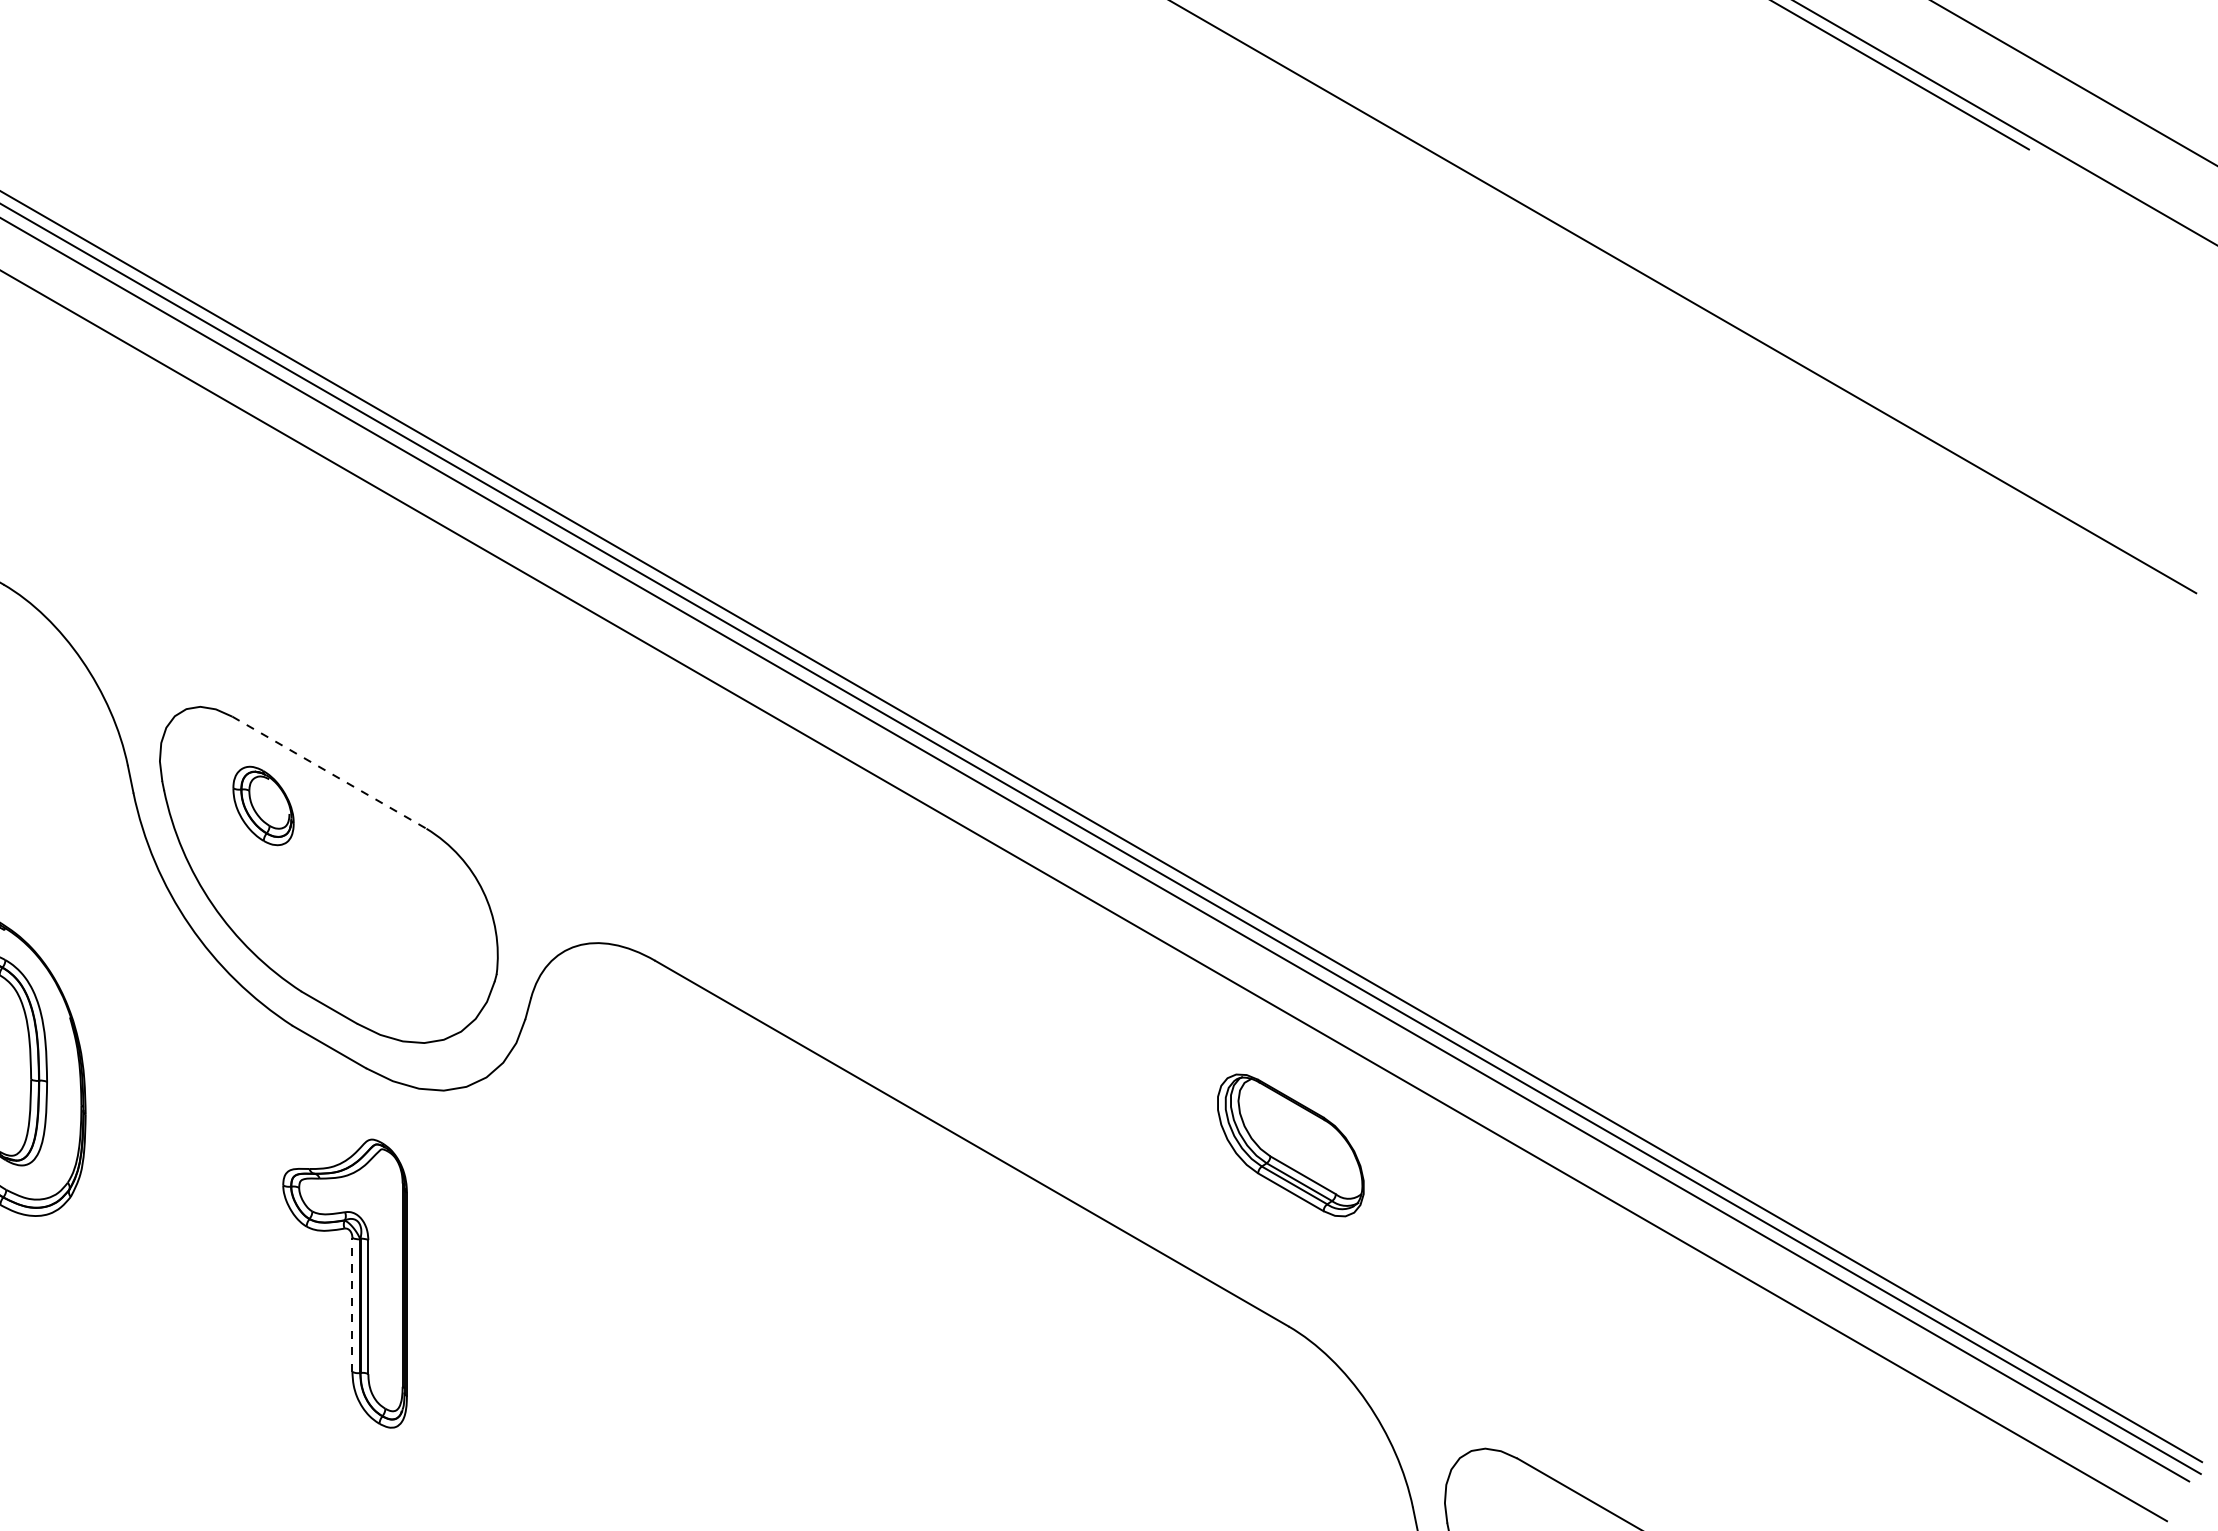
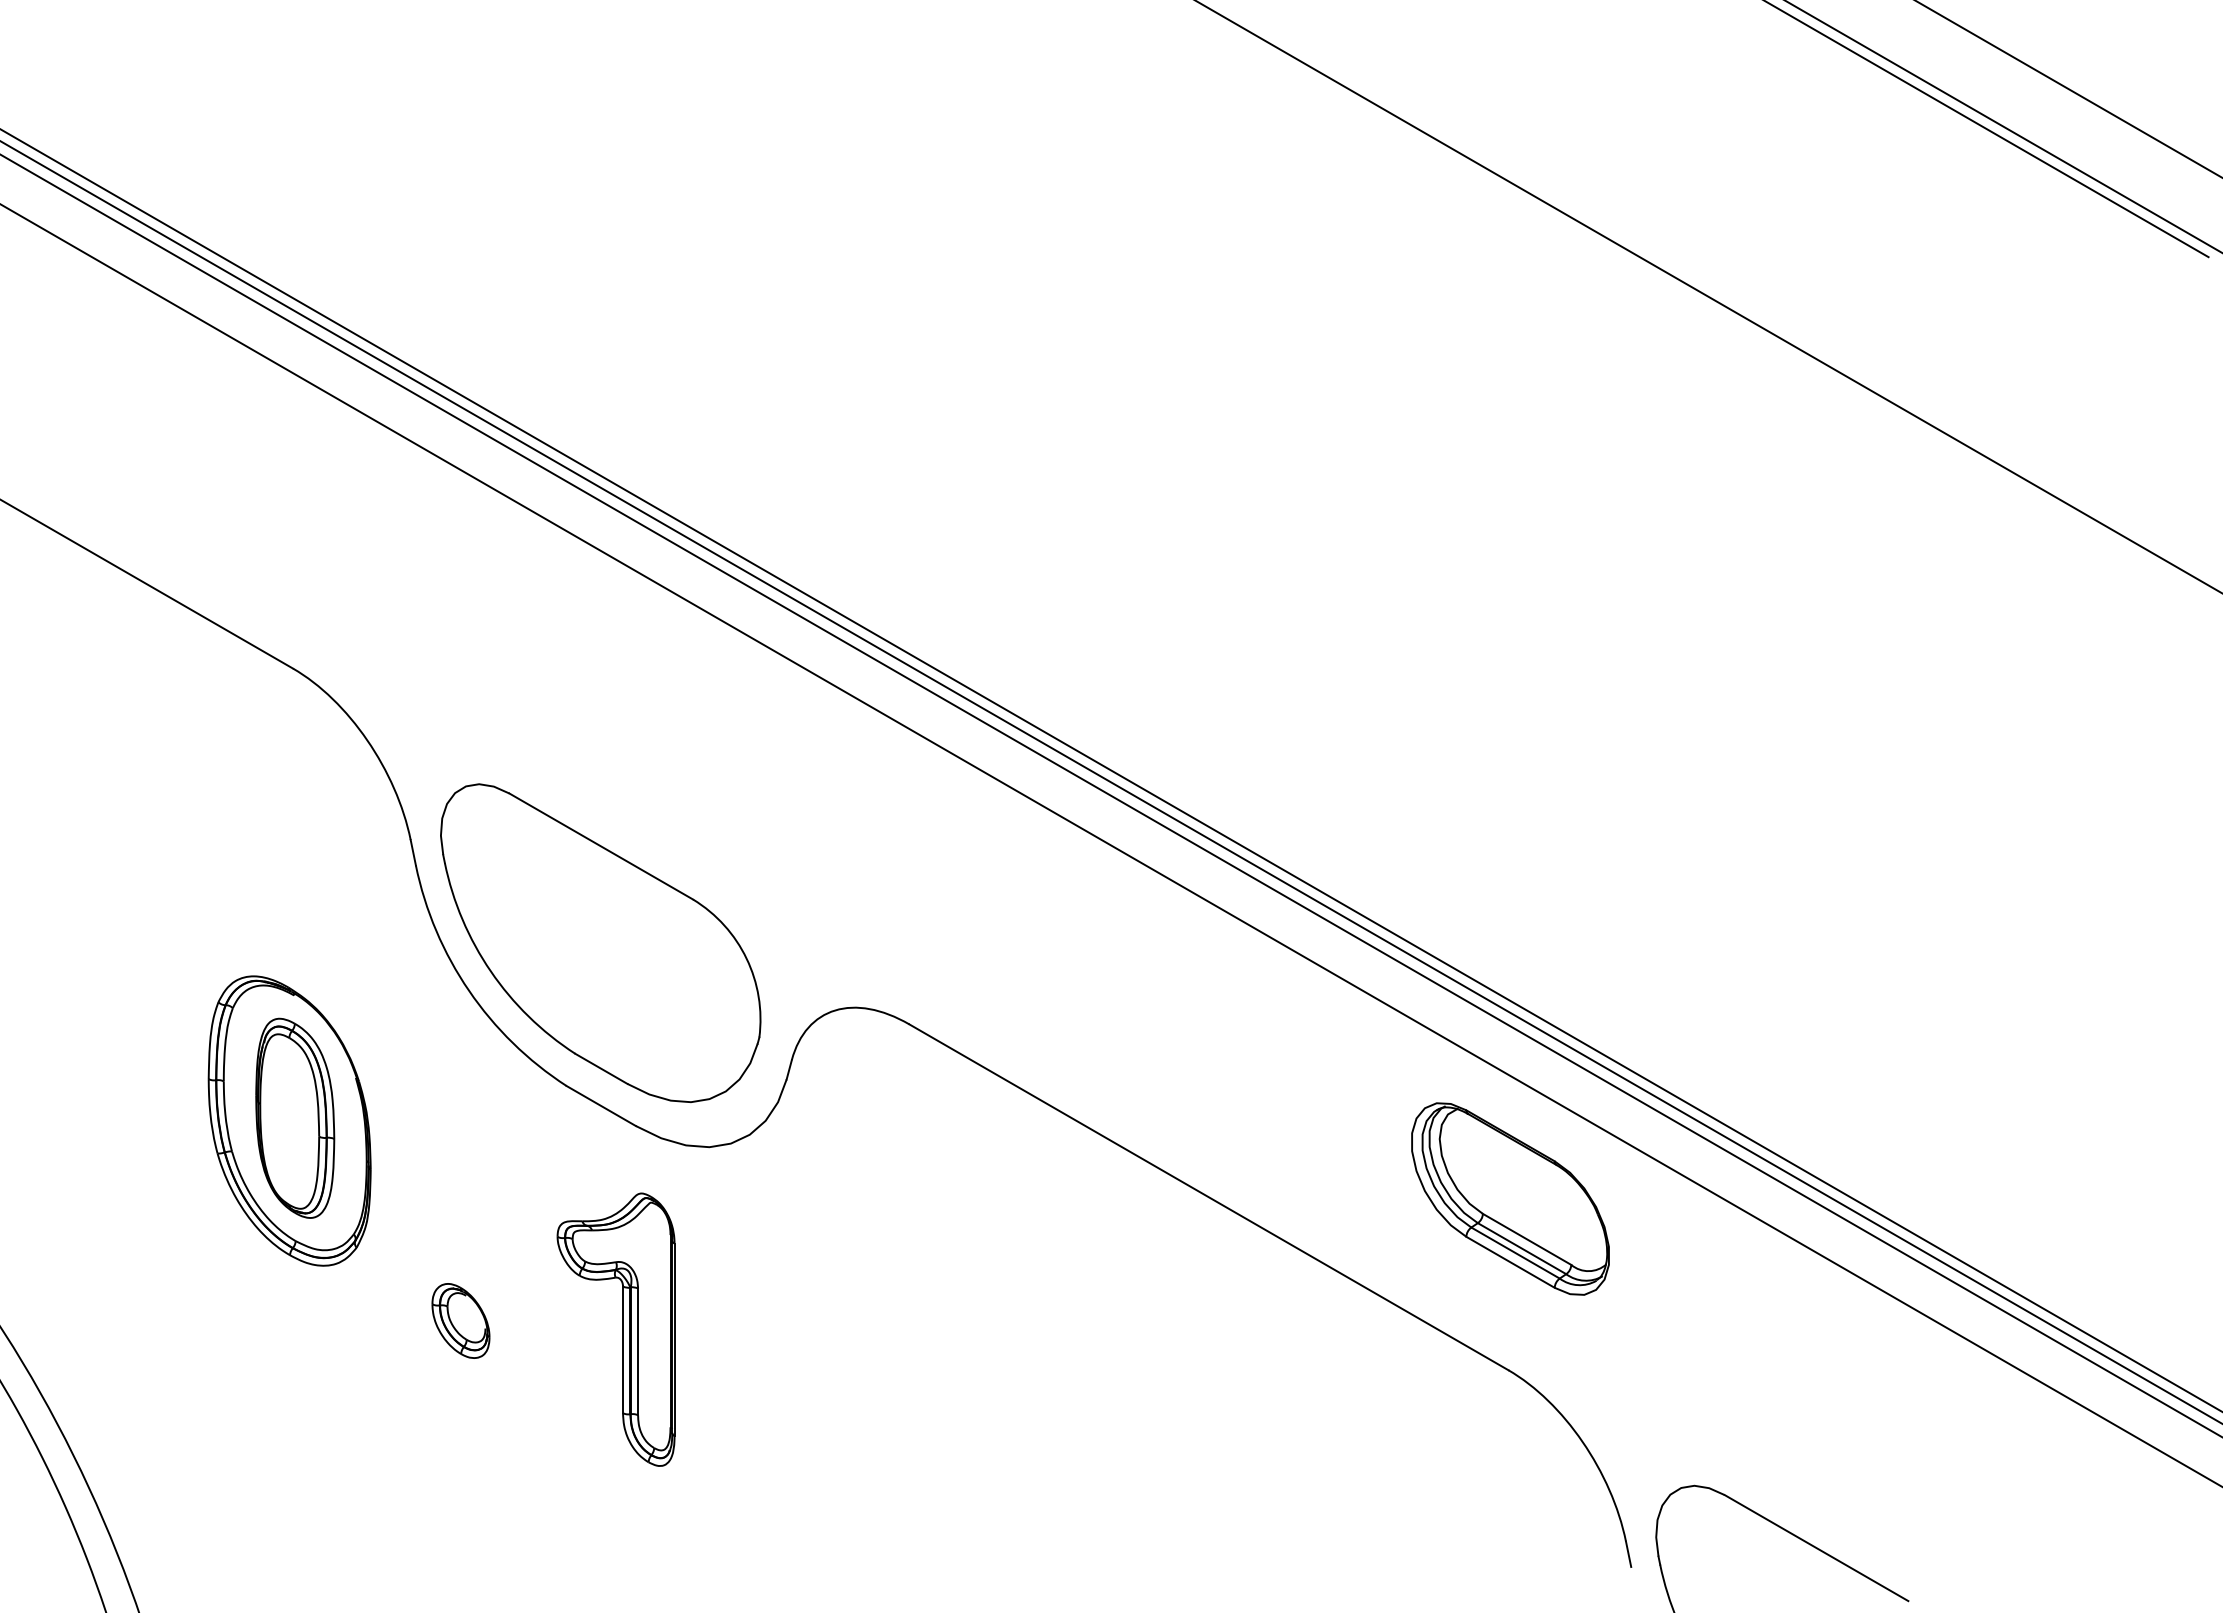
line: (329, 772) -> (601, 846), dashed -> solid
part: (263, 805) -> (460, 1320), moved
part: (1290, 1144) -> (1510, 1198), size x1.43
line: (352, 1304) -> (623, 1349), dashed -> solid

